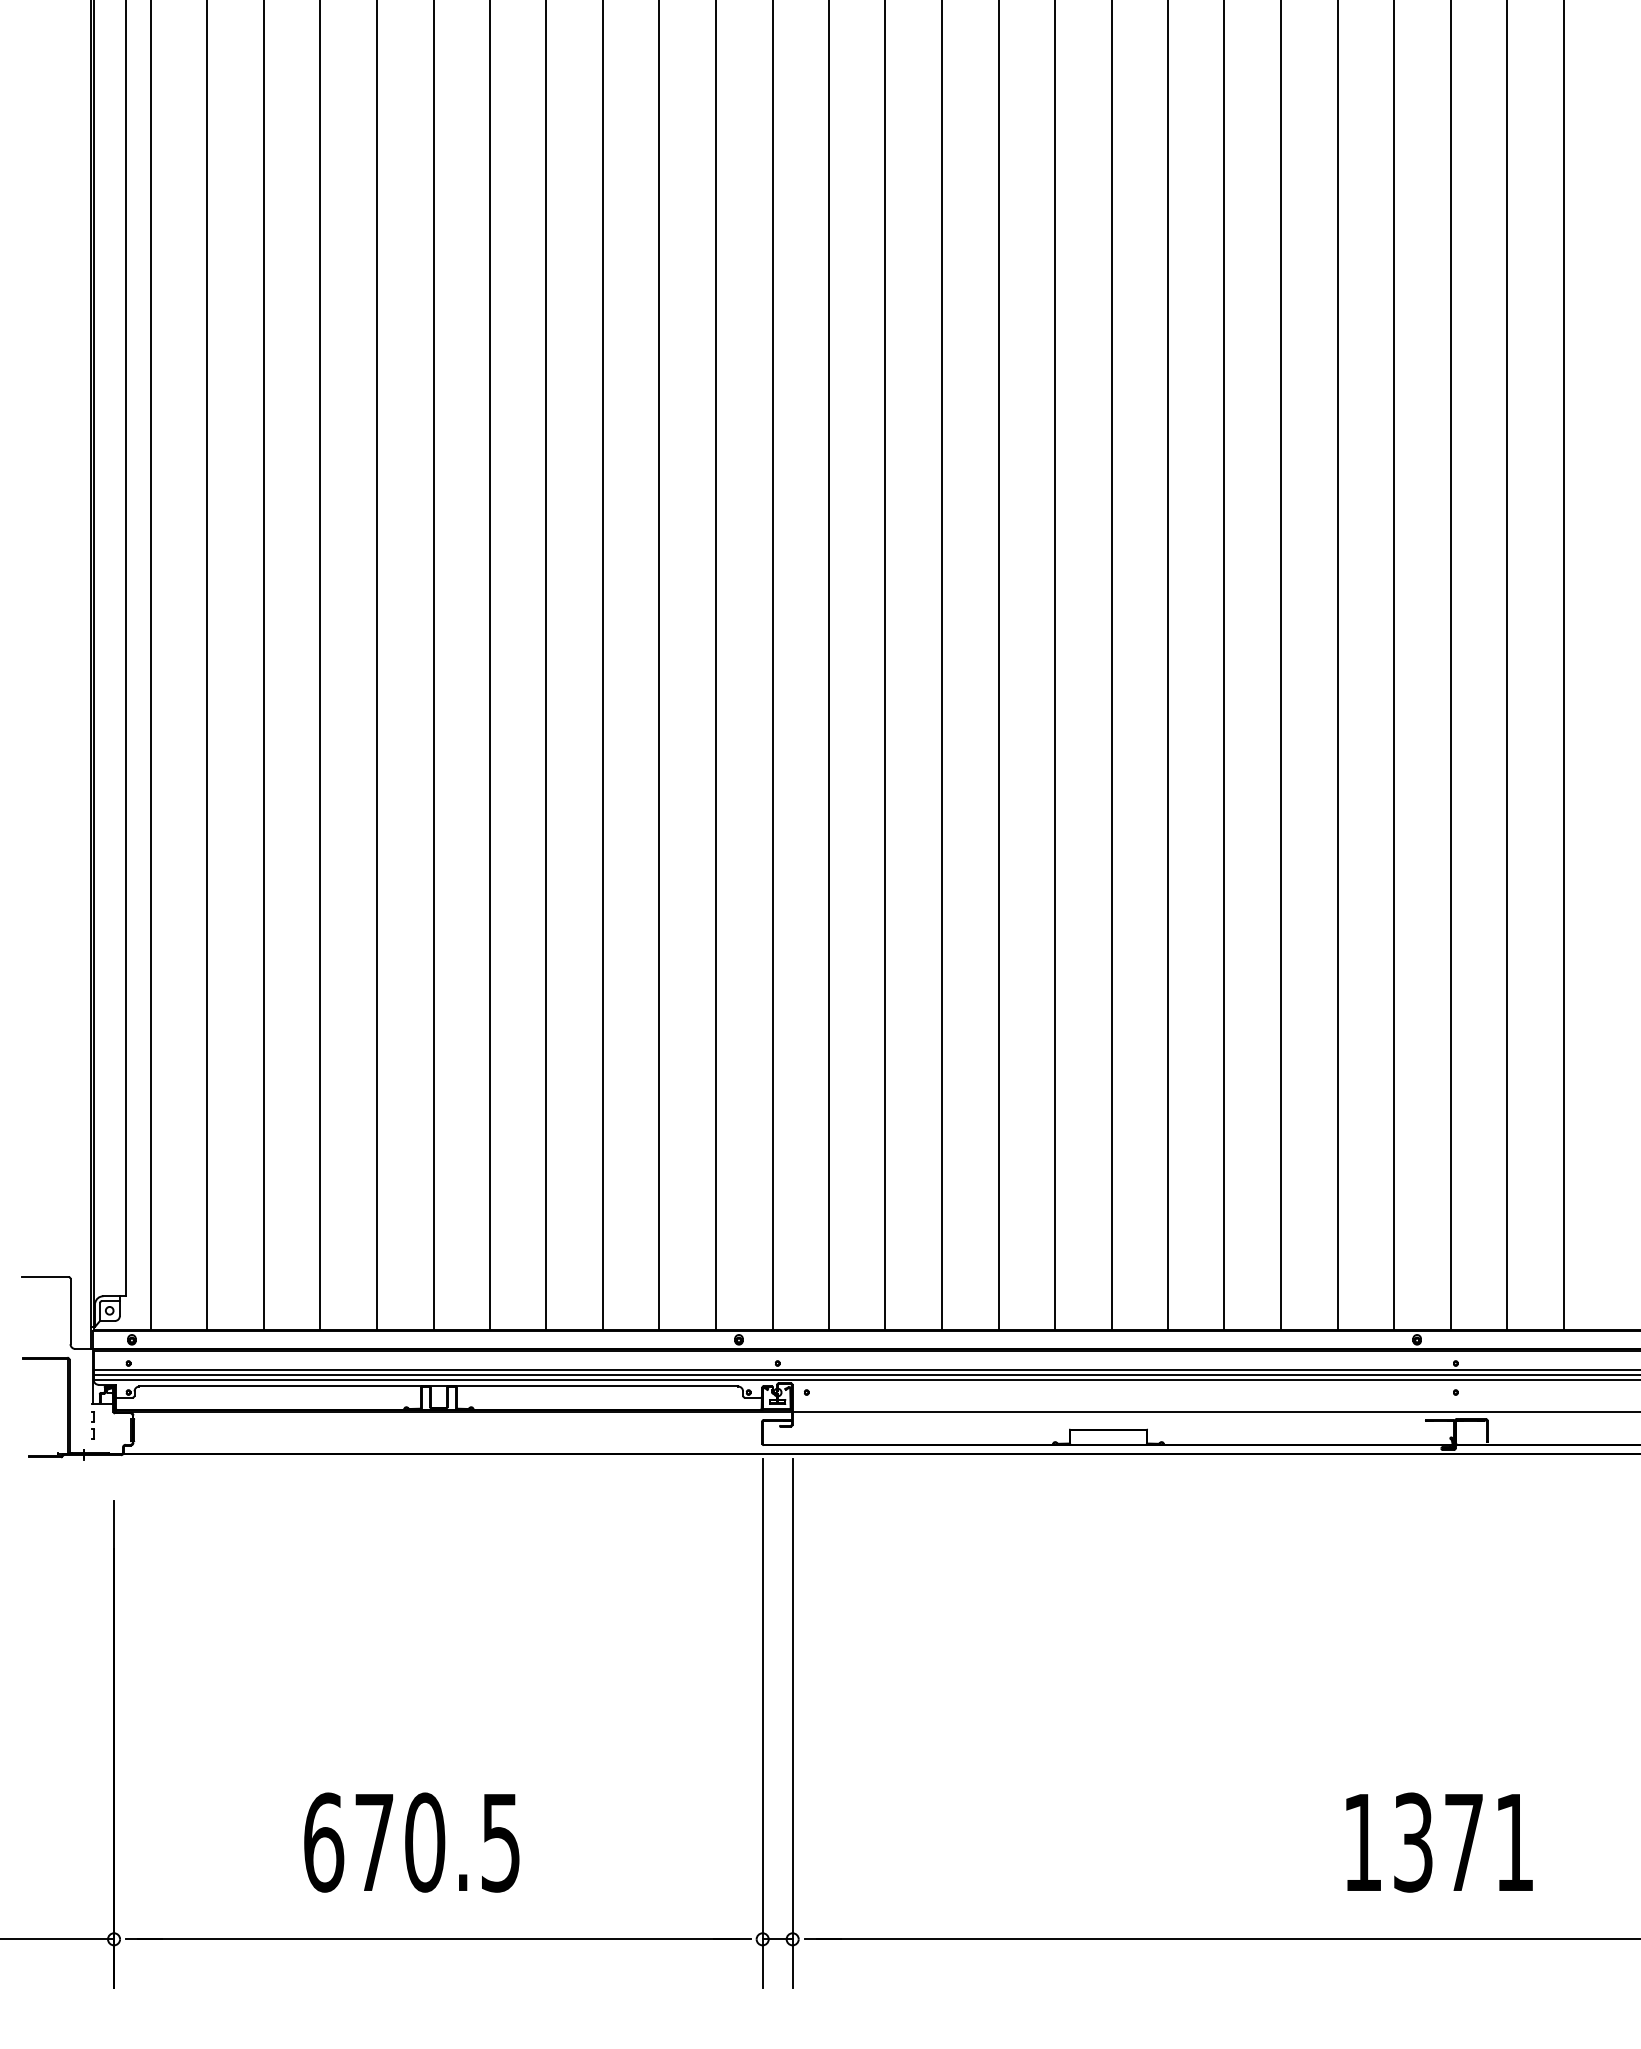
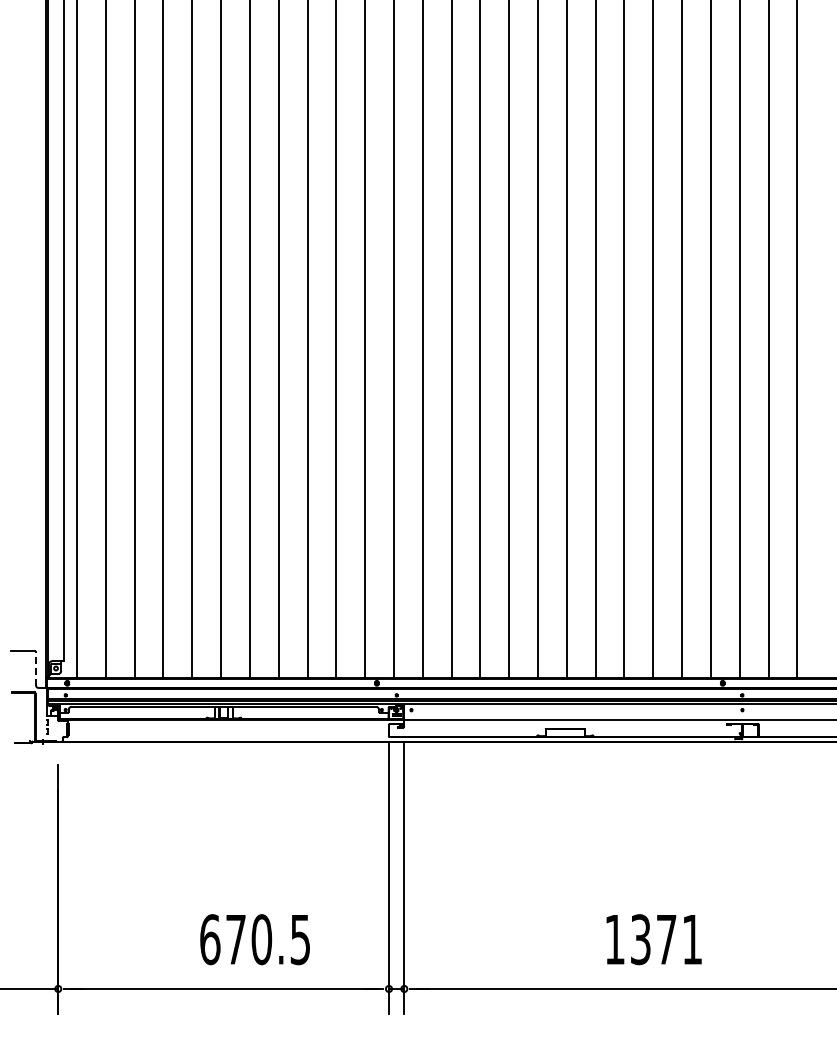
line: (71, 1310) -> (36, 668), solid -> dashed
text: (410, 1842) -> (254, 939), moved
text: (1438, 1842) -> (653, 939), moved

